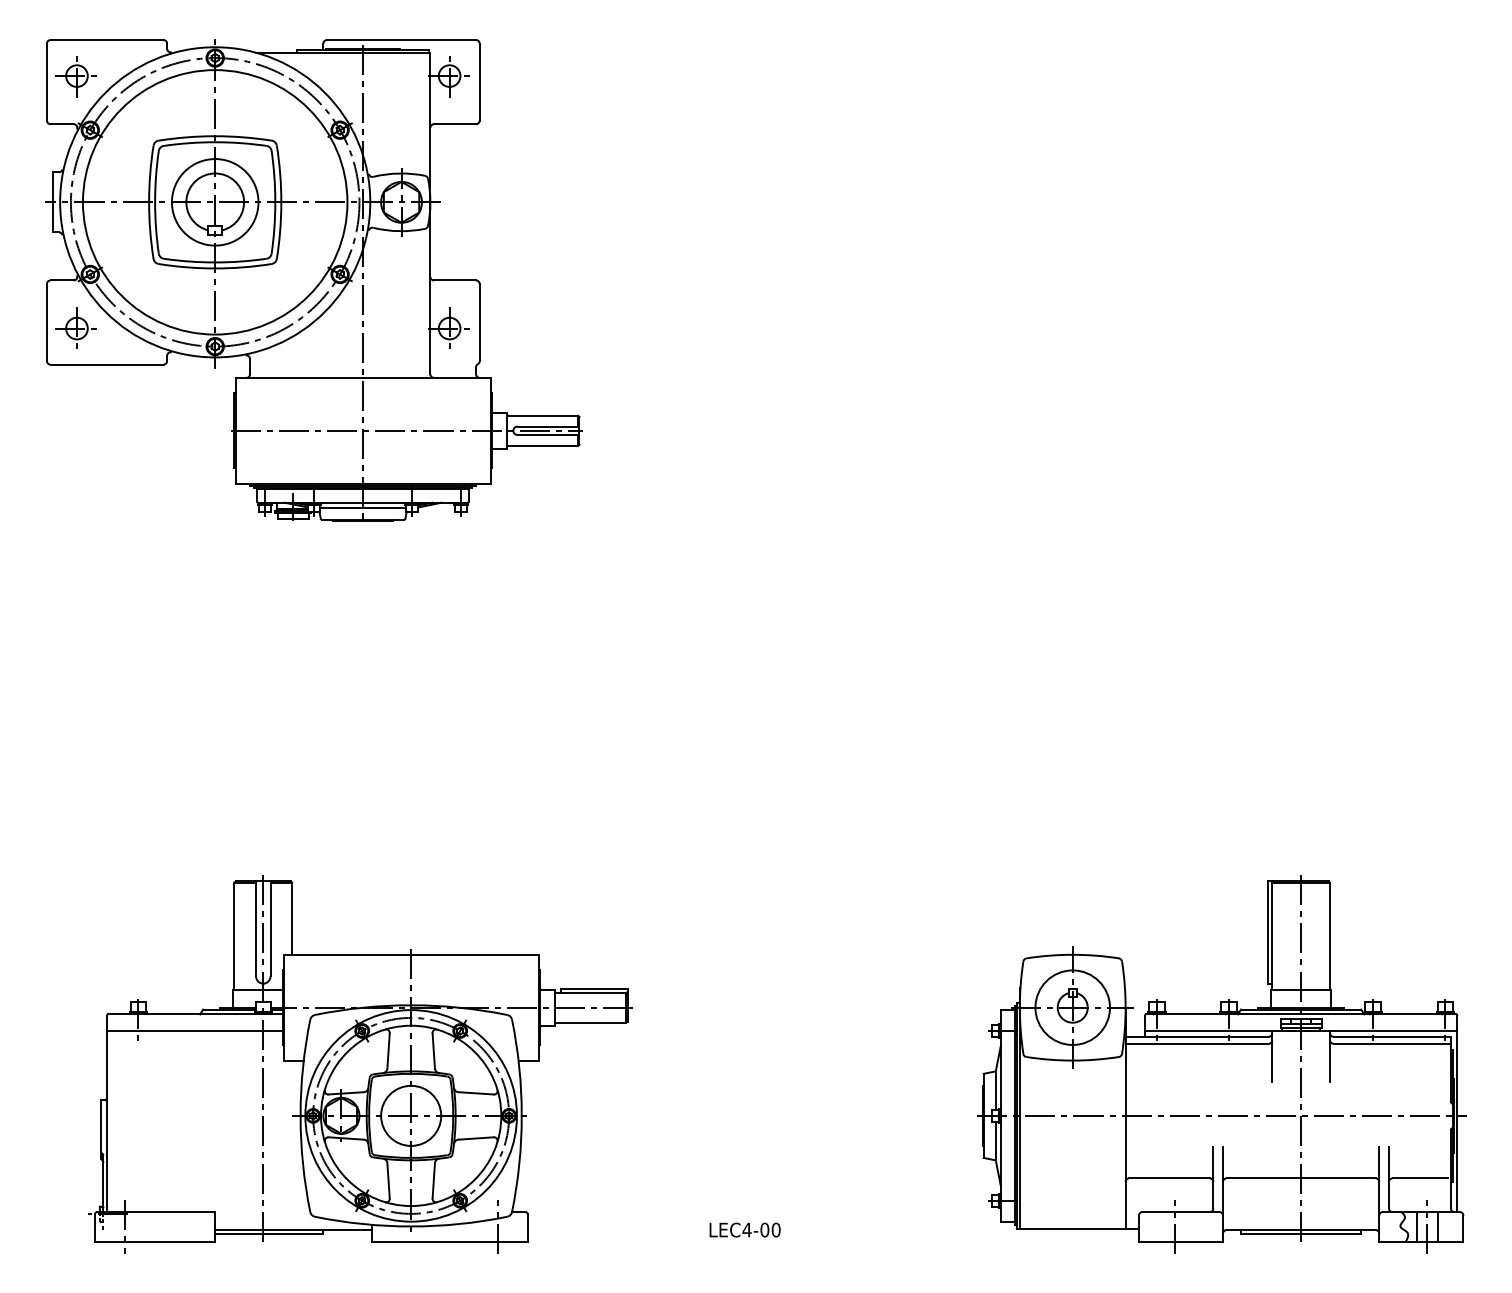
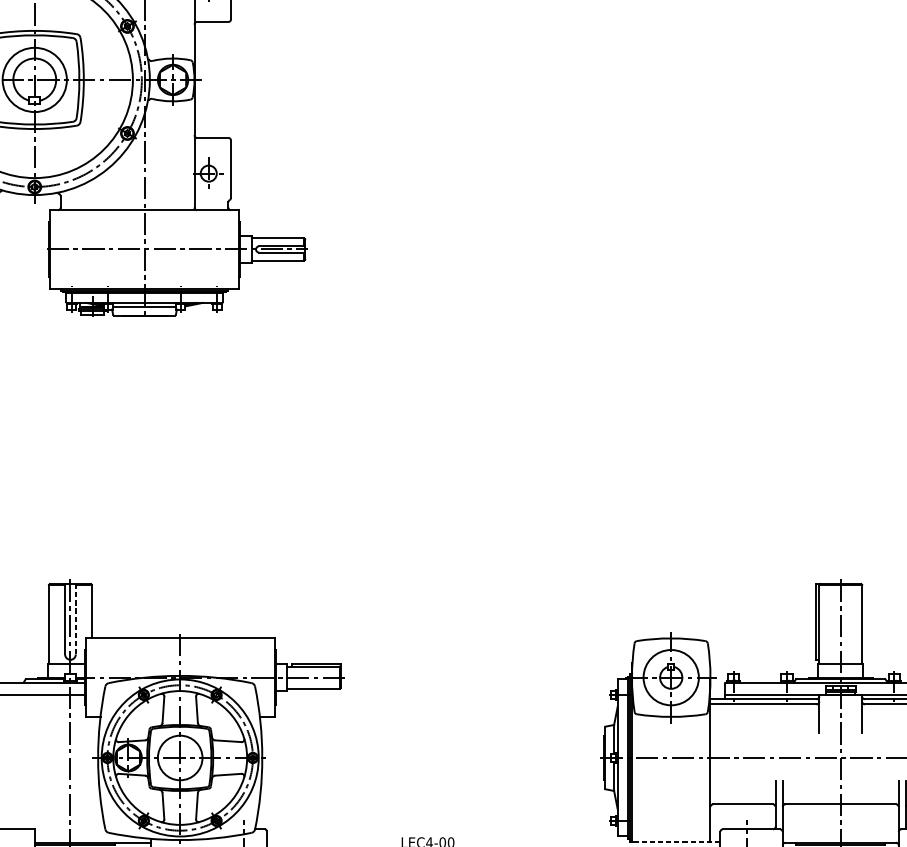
line: (270, 929) -> (75, 619), solid -> dashed
line: (1079, 1228) -> (676, 841), solid -> dashed

